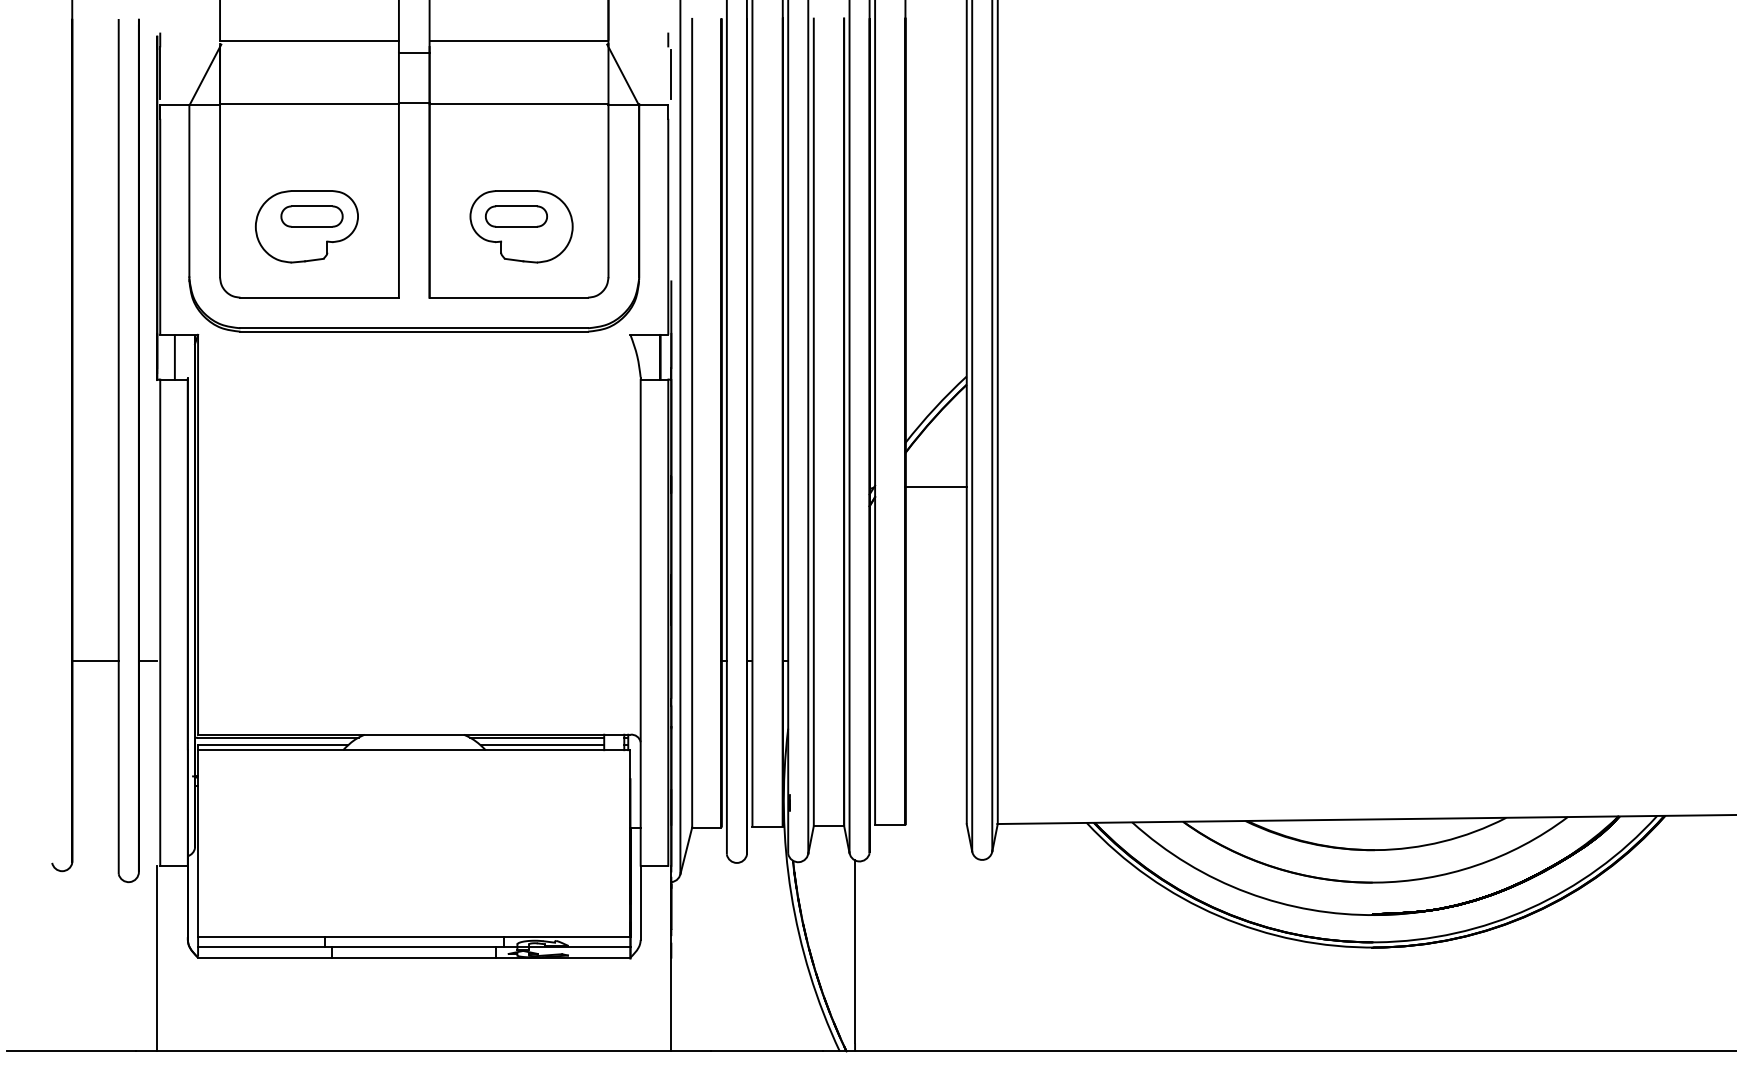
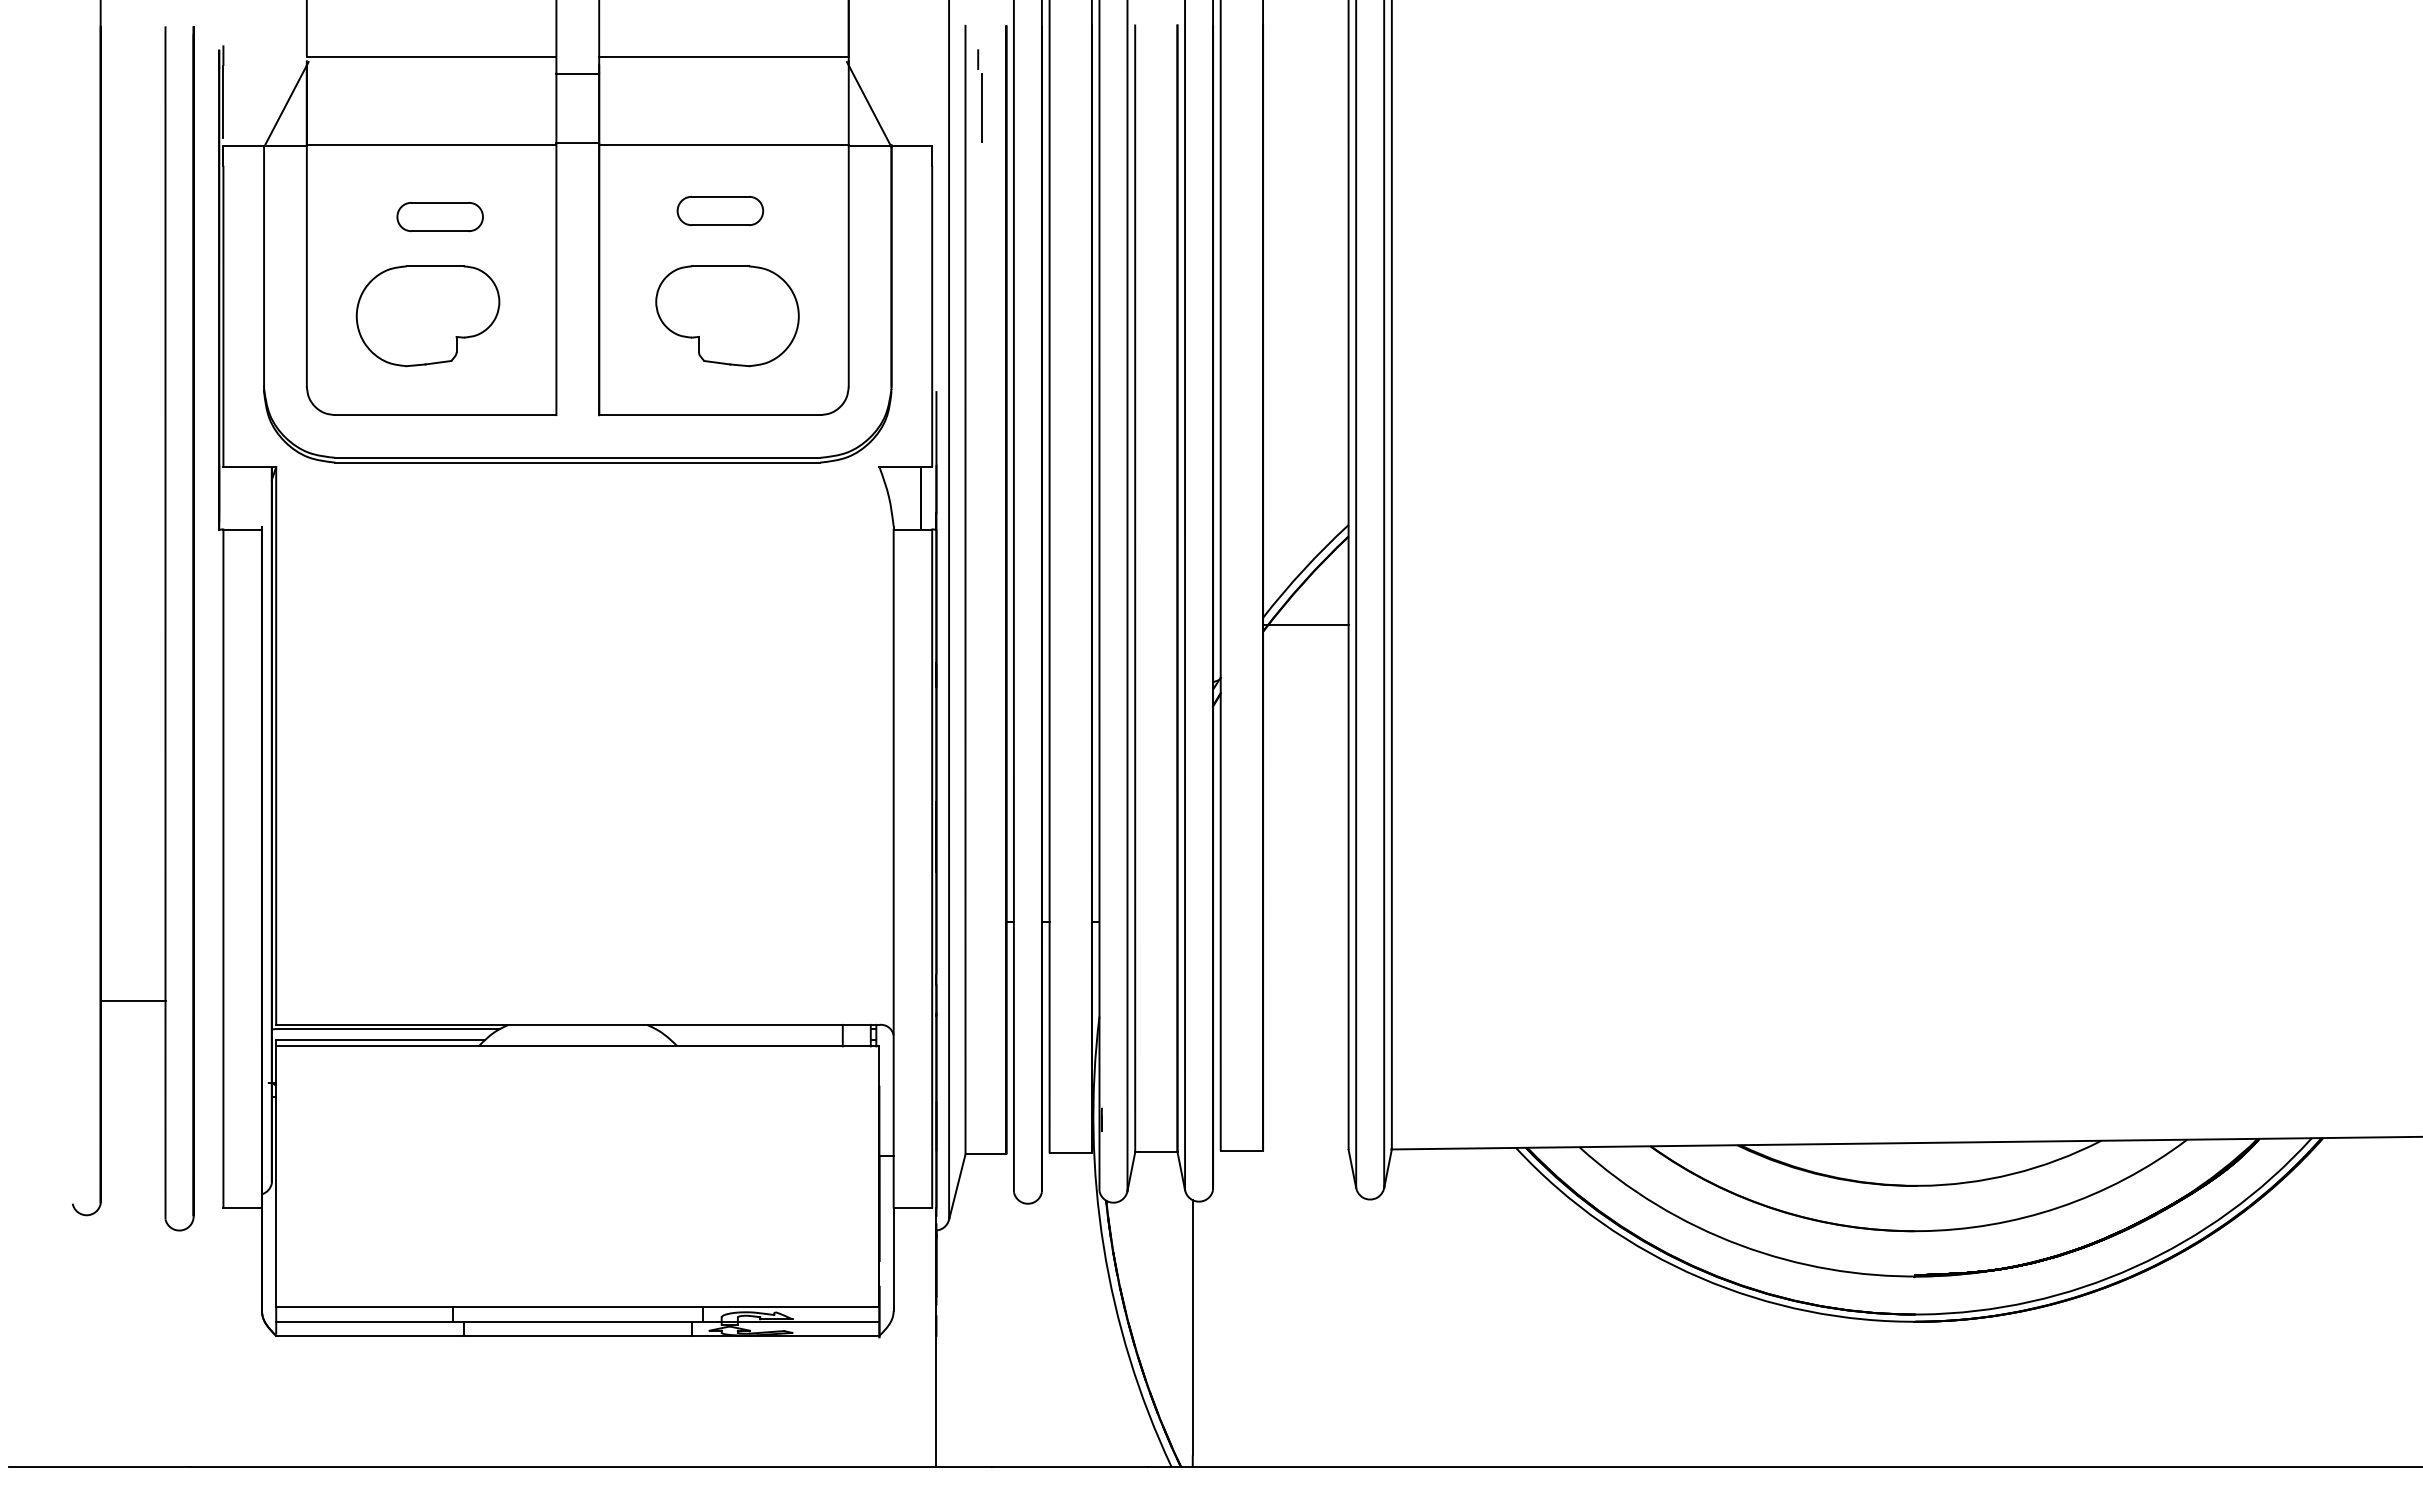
part: (669, 65) -> (979, 95), moved
part: (311, 216) -> (439, 216), moved
part: (516, 216) -> (720, 210), moved
line: (174, 357) -> (243, 498), removed
line: (935, 486) -> (1305, 624), moved
line: (95, 661) -> (132, 1001), moved
line: (148, 661) -> (206, 922), removed
line: (536, 738) -> (748, 1029), removed
line: (542, 745) -> (756, 1039), removed
line: (157, 958) -> (219, 1336), removed

